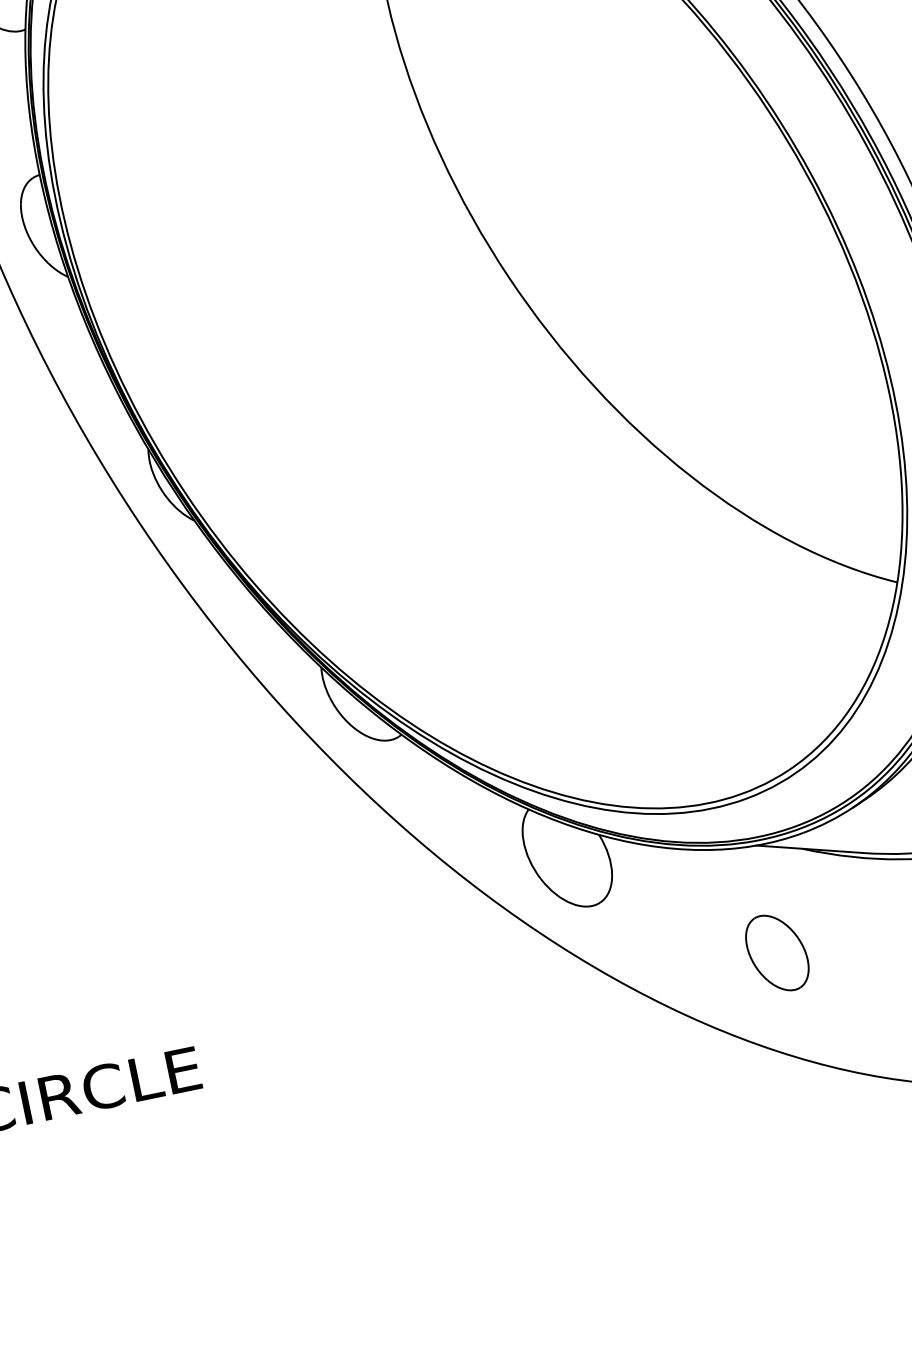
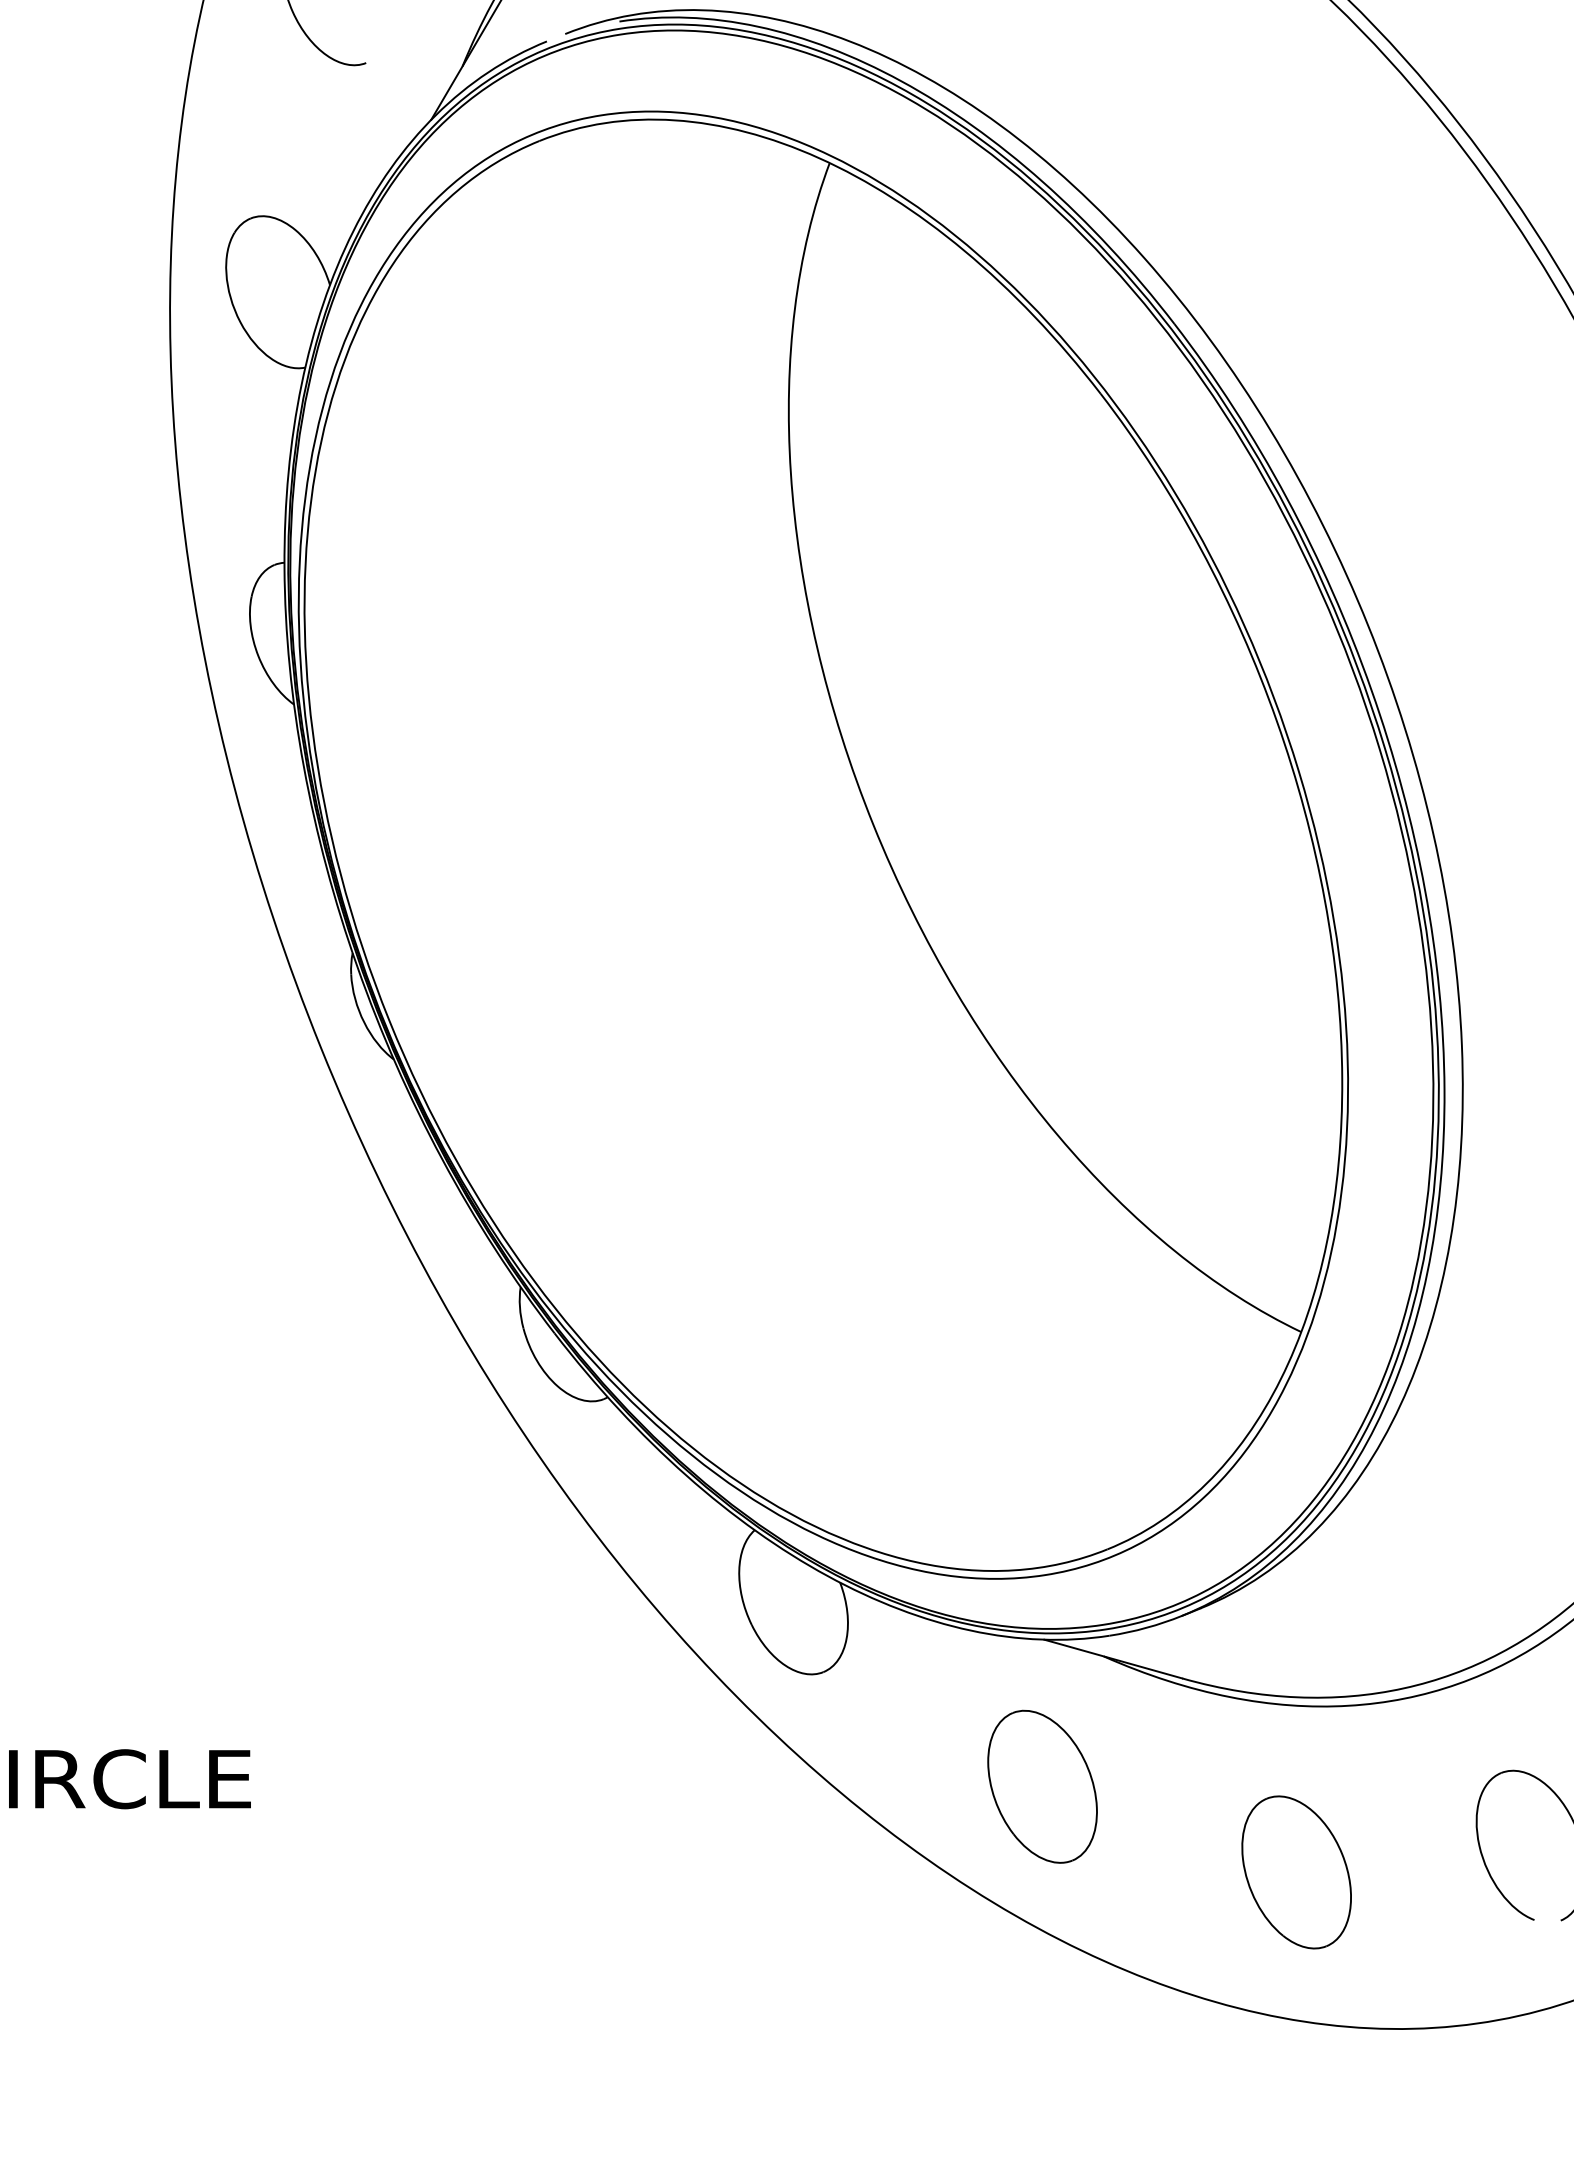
part: (777, 952) -> (1042, 1786), size x1.43

